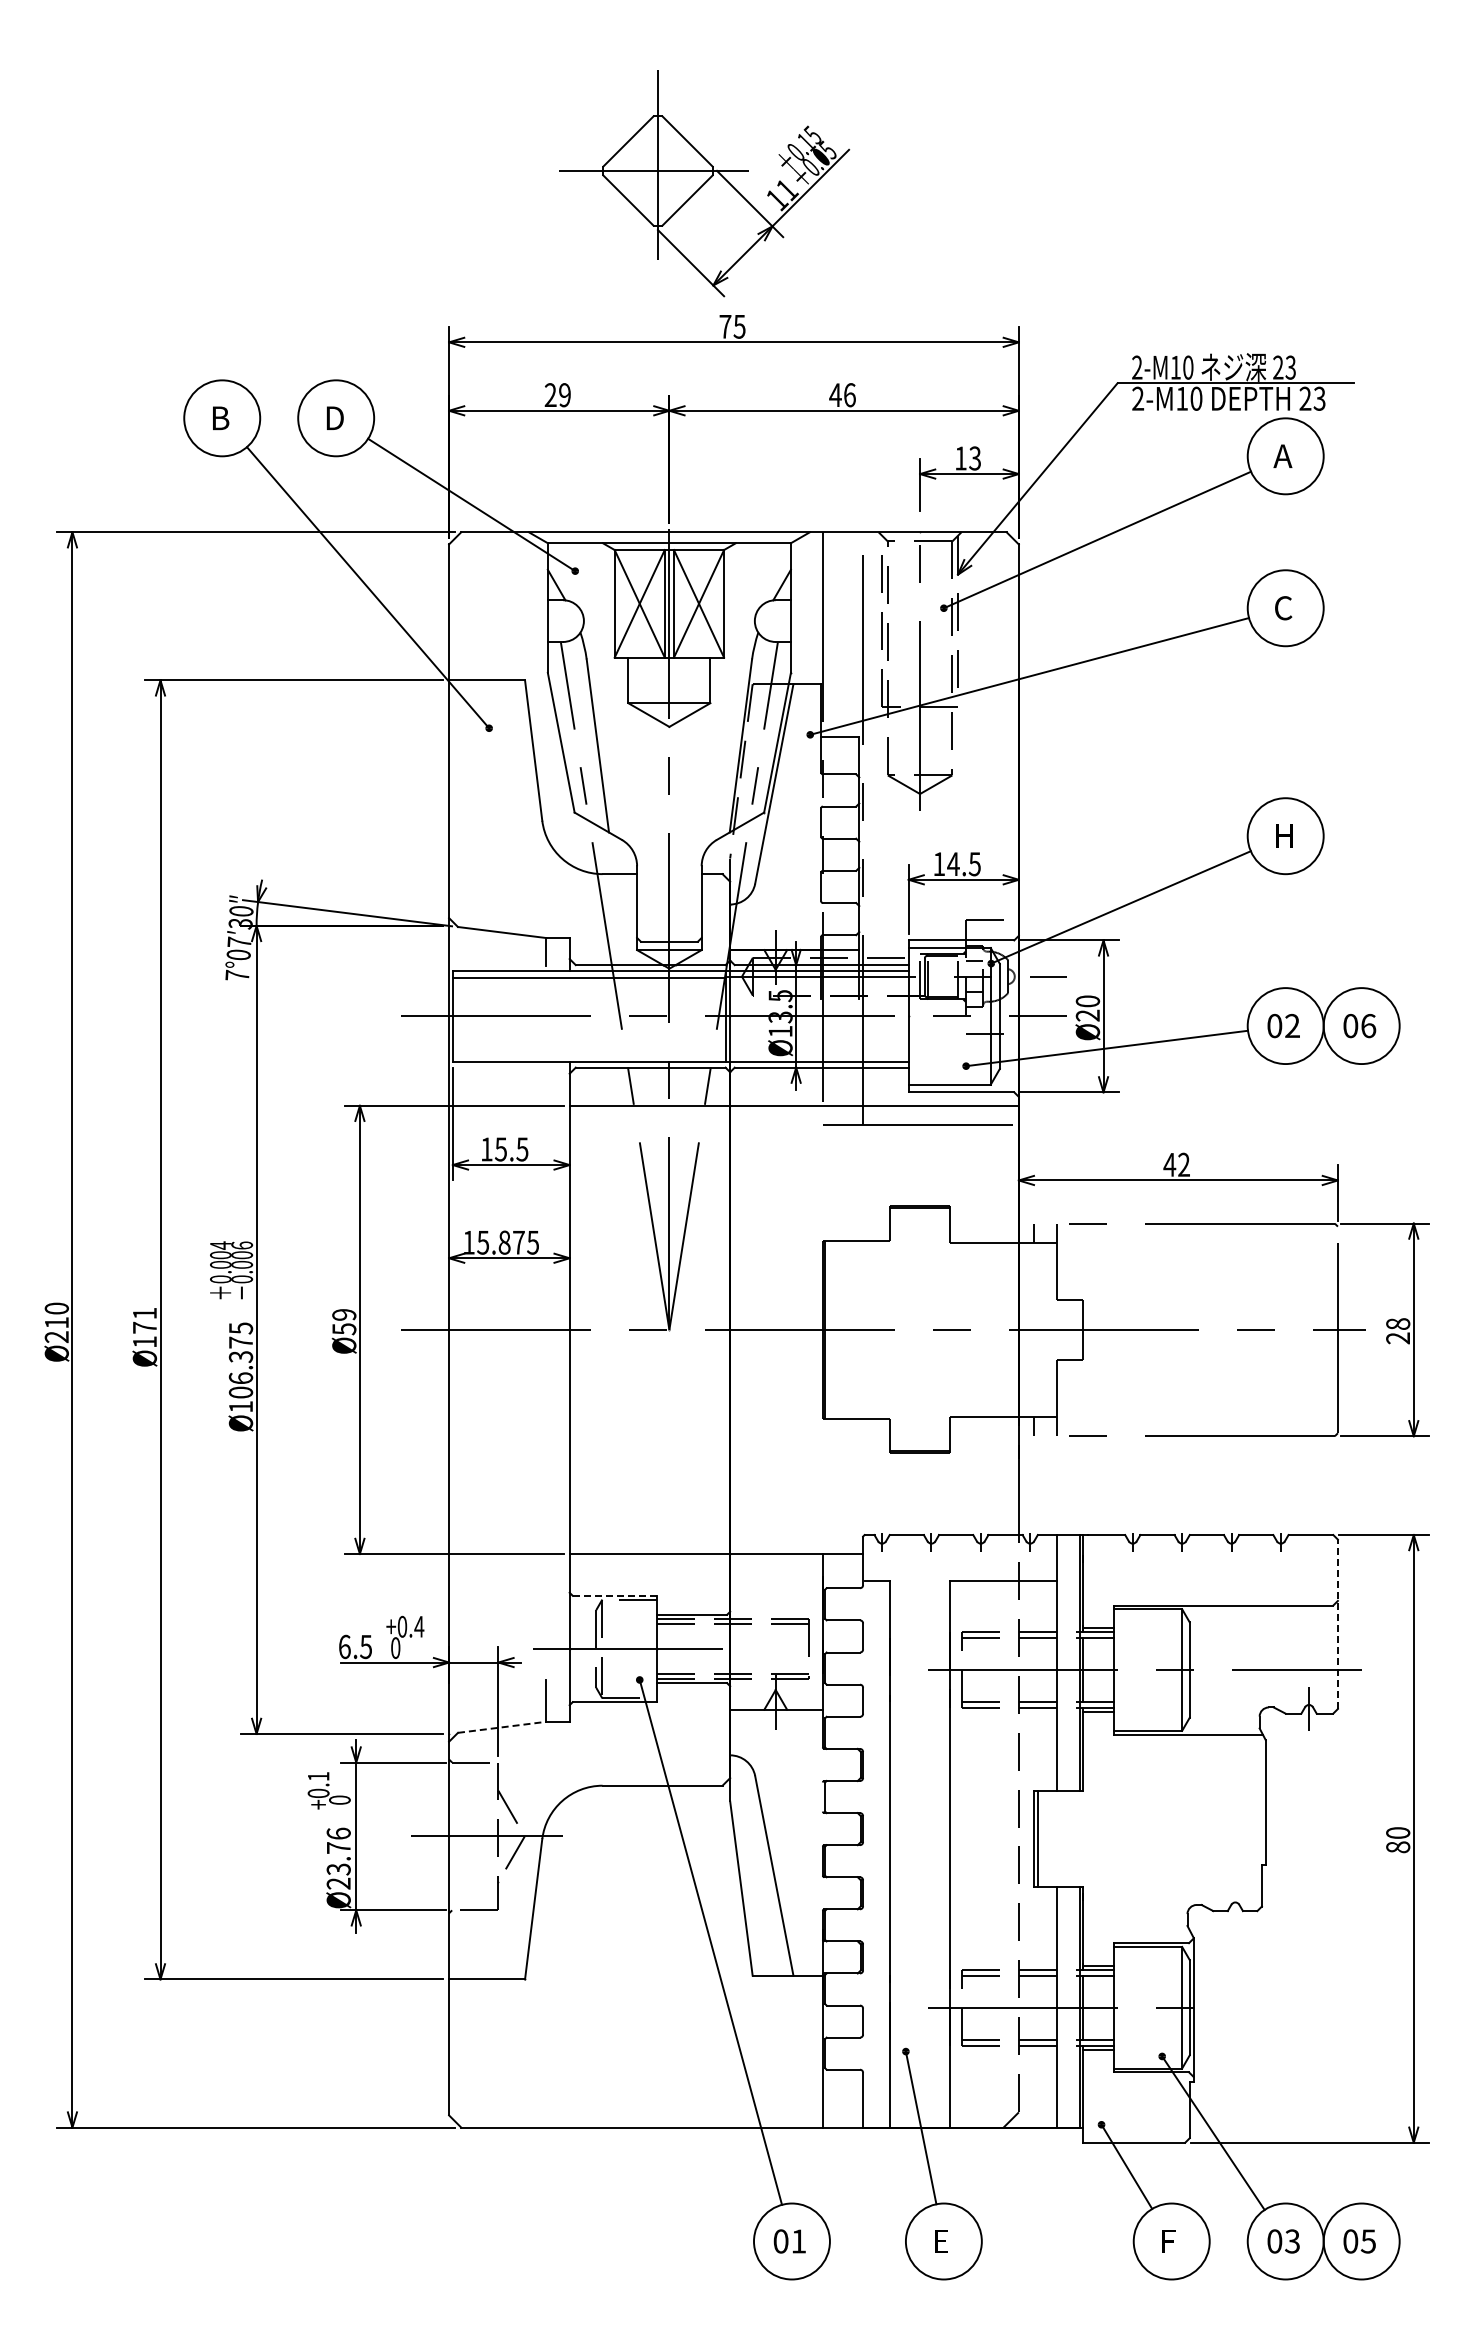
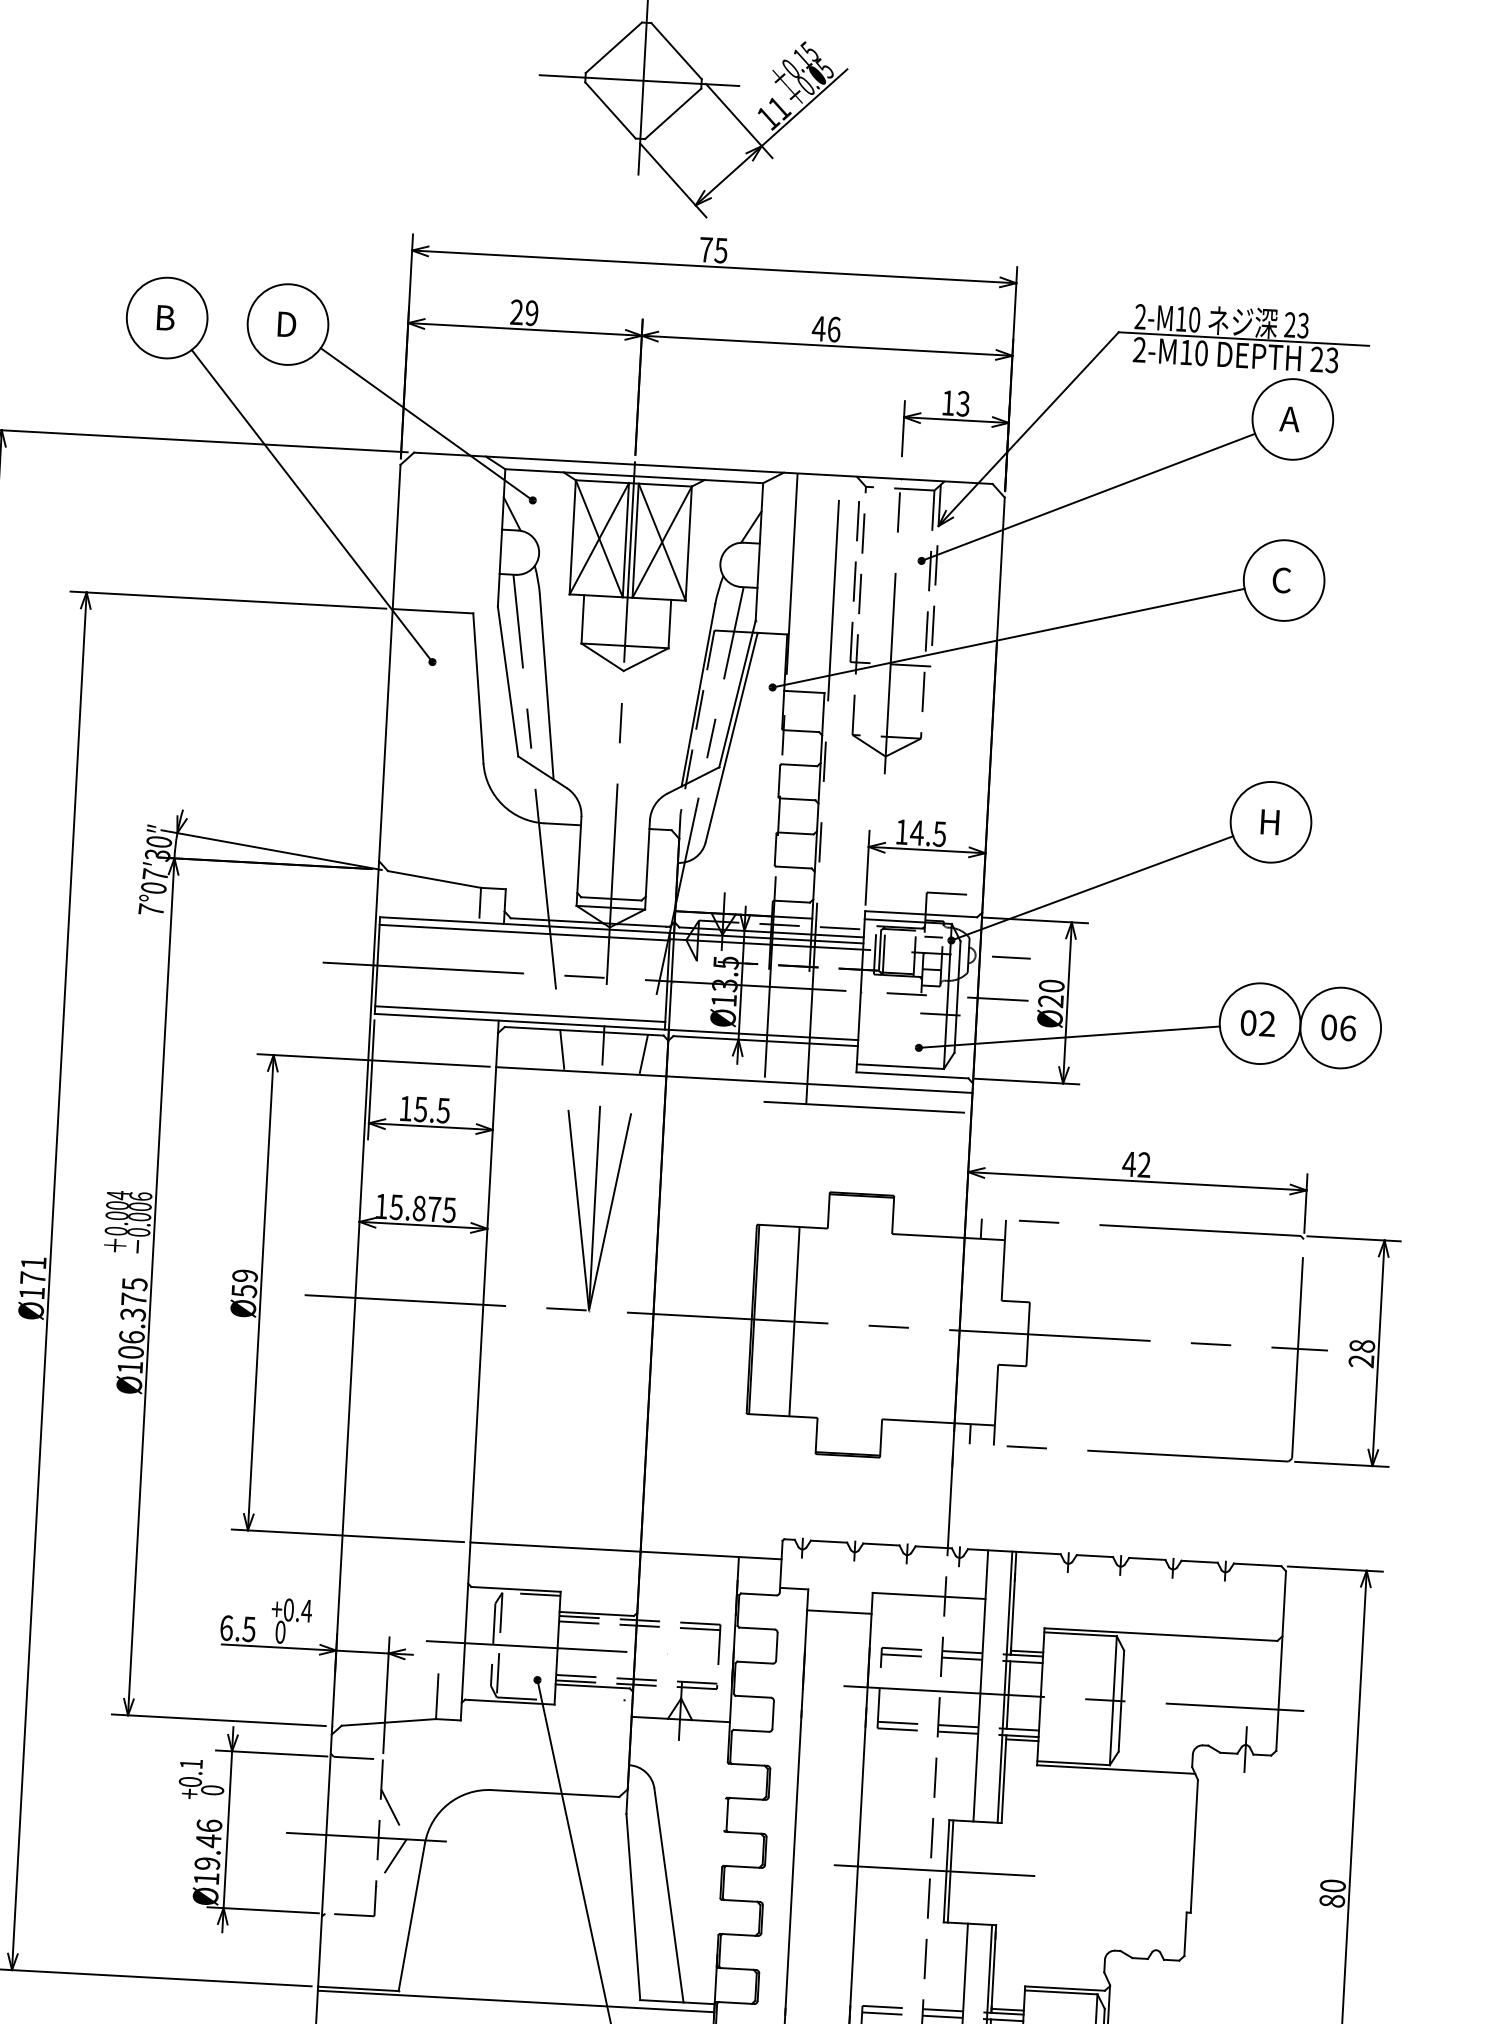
line: (589, 1054) -> (520, 1013), added
line: (863, 1329) -> (794, 1321), added
line: (615, 1595) -> (516, 1589), dashed -> solid
line: (919, 1600) -> (838, 1611), added
line: (1337, 1624) -> (1280, 1661), dashed -> solid
line: (502, 1727) -> (389, 1722), dashed -> solid
line: (1032, 1838) -> (944, 1870), added
text: (338, 1865) -> (207, 1859), Ø23.76 -> Ø19.46
line: (635, 1983) -> (515, 2001), added

